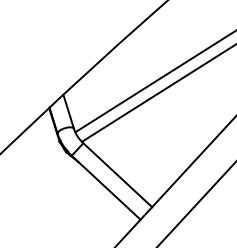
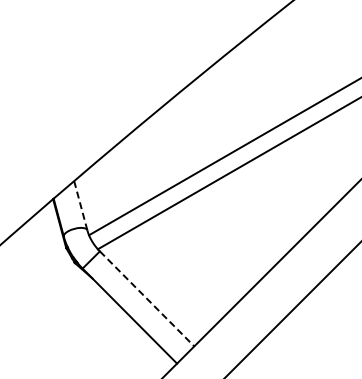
line: (68, 112) -> (80, 206), solid -> dashed
line: (118, 174) -> (147, 298), solid -> dashed

